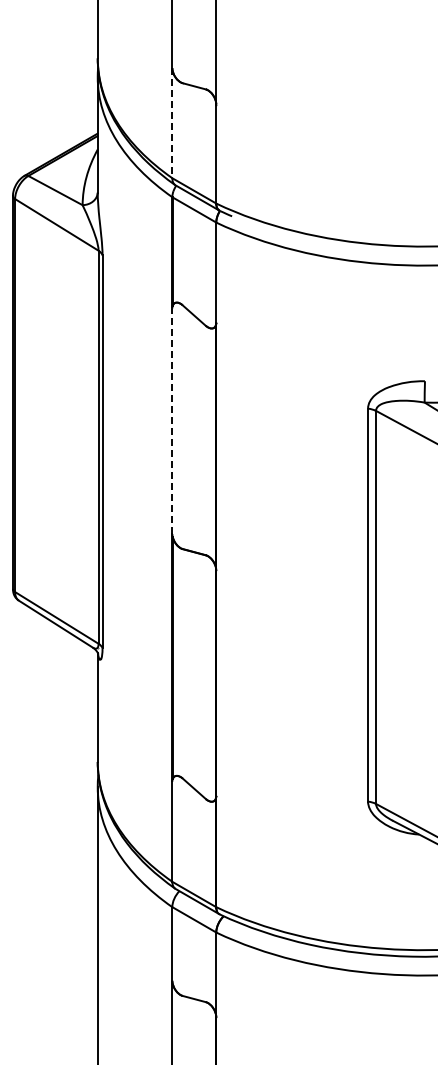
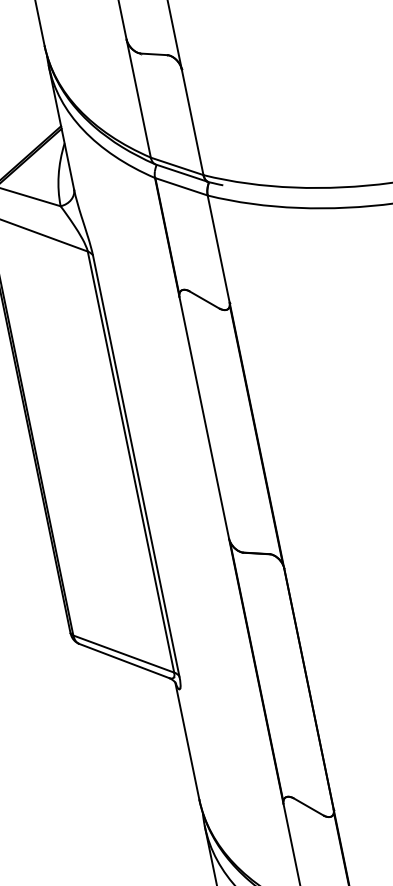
line: (172, 123) -> (138, 98), dashed -> solid
line: (172, 421) -> (204, 418), dashed -> solid

